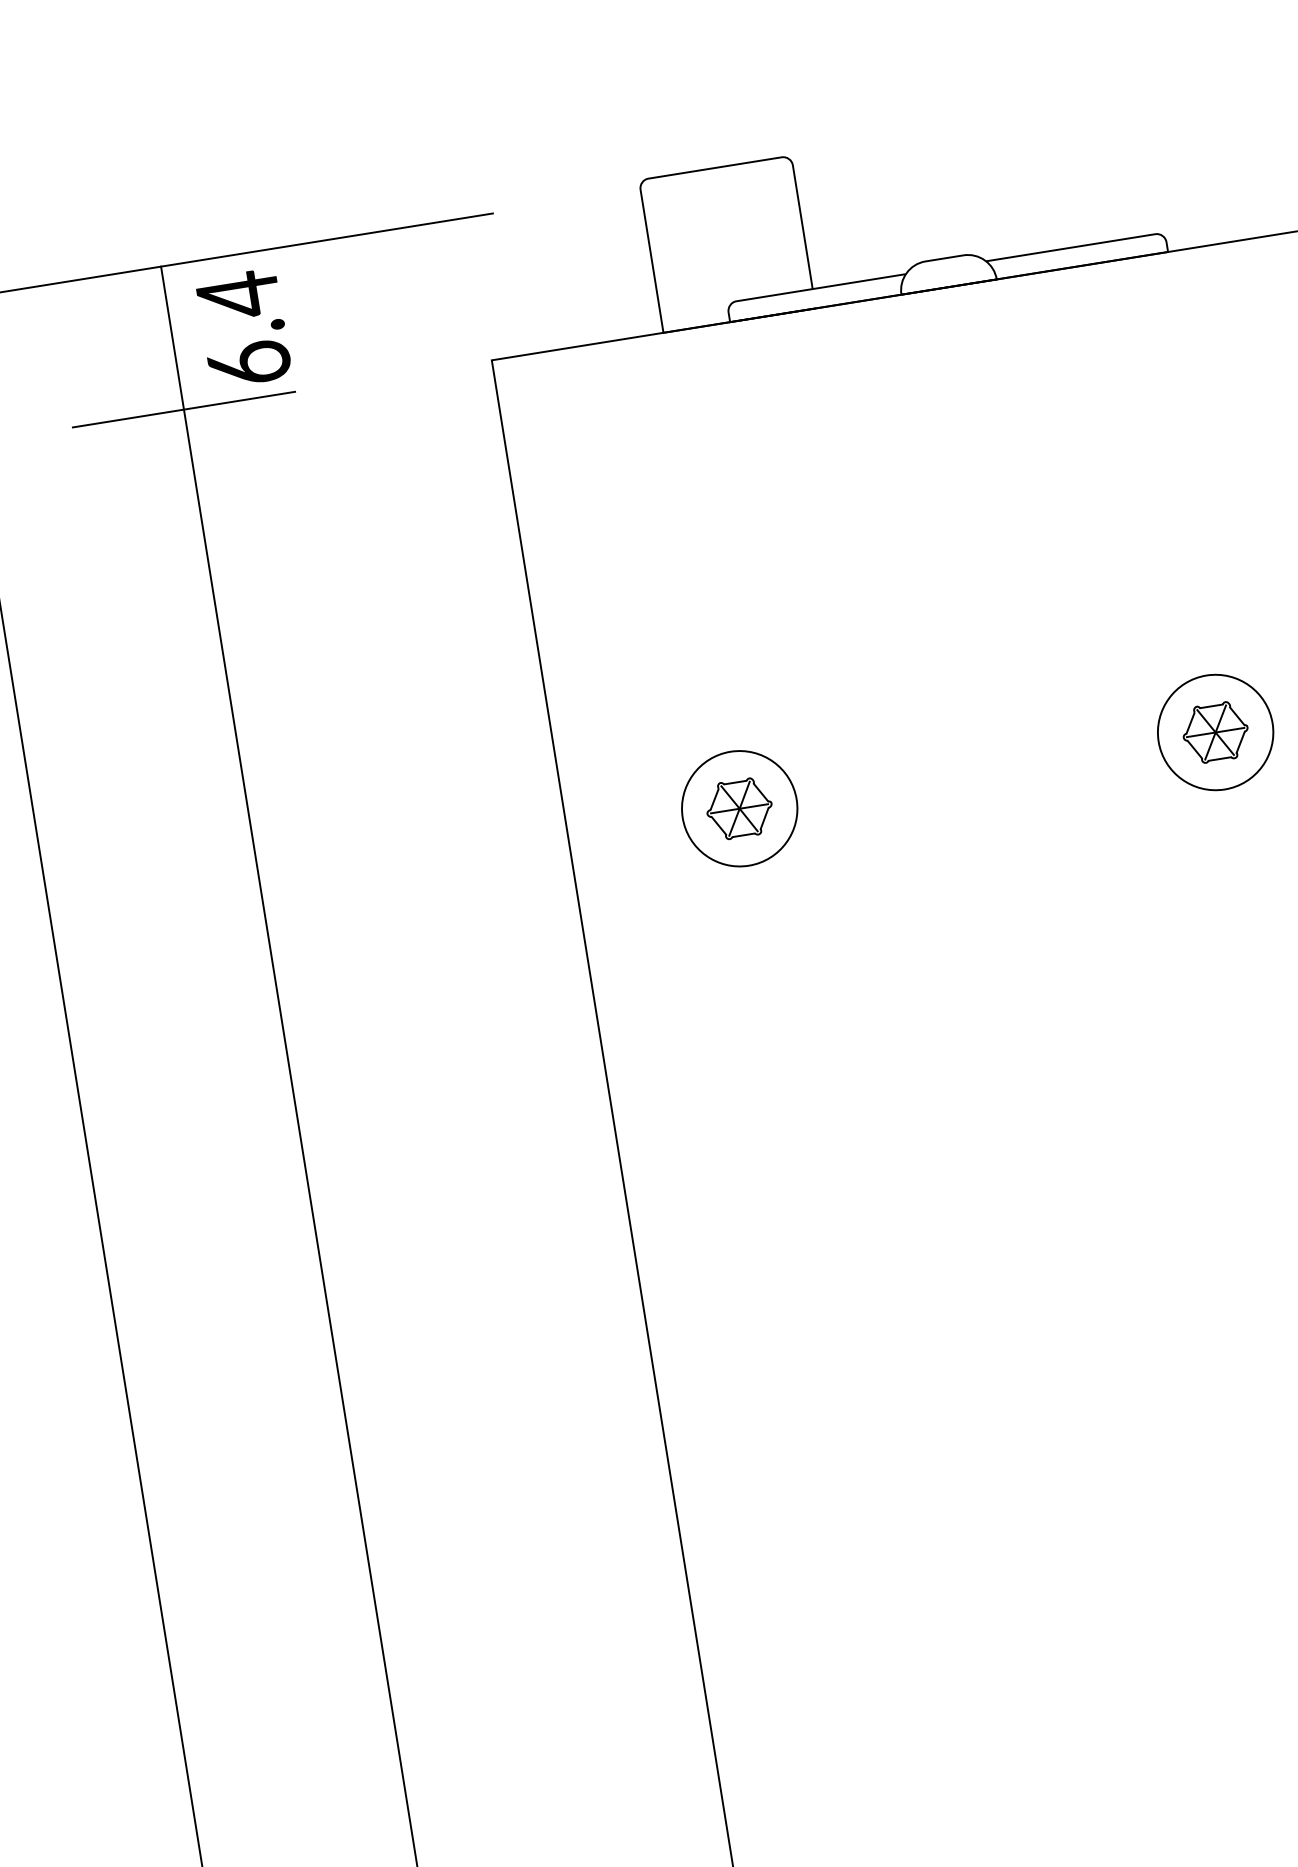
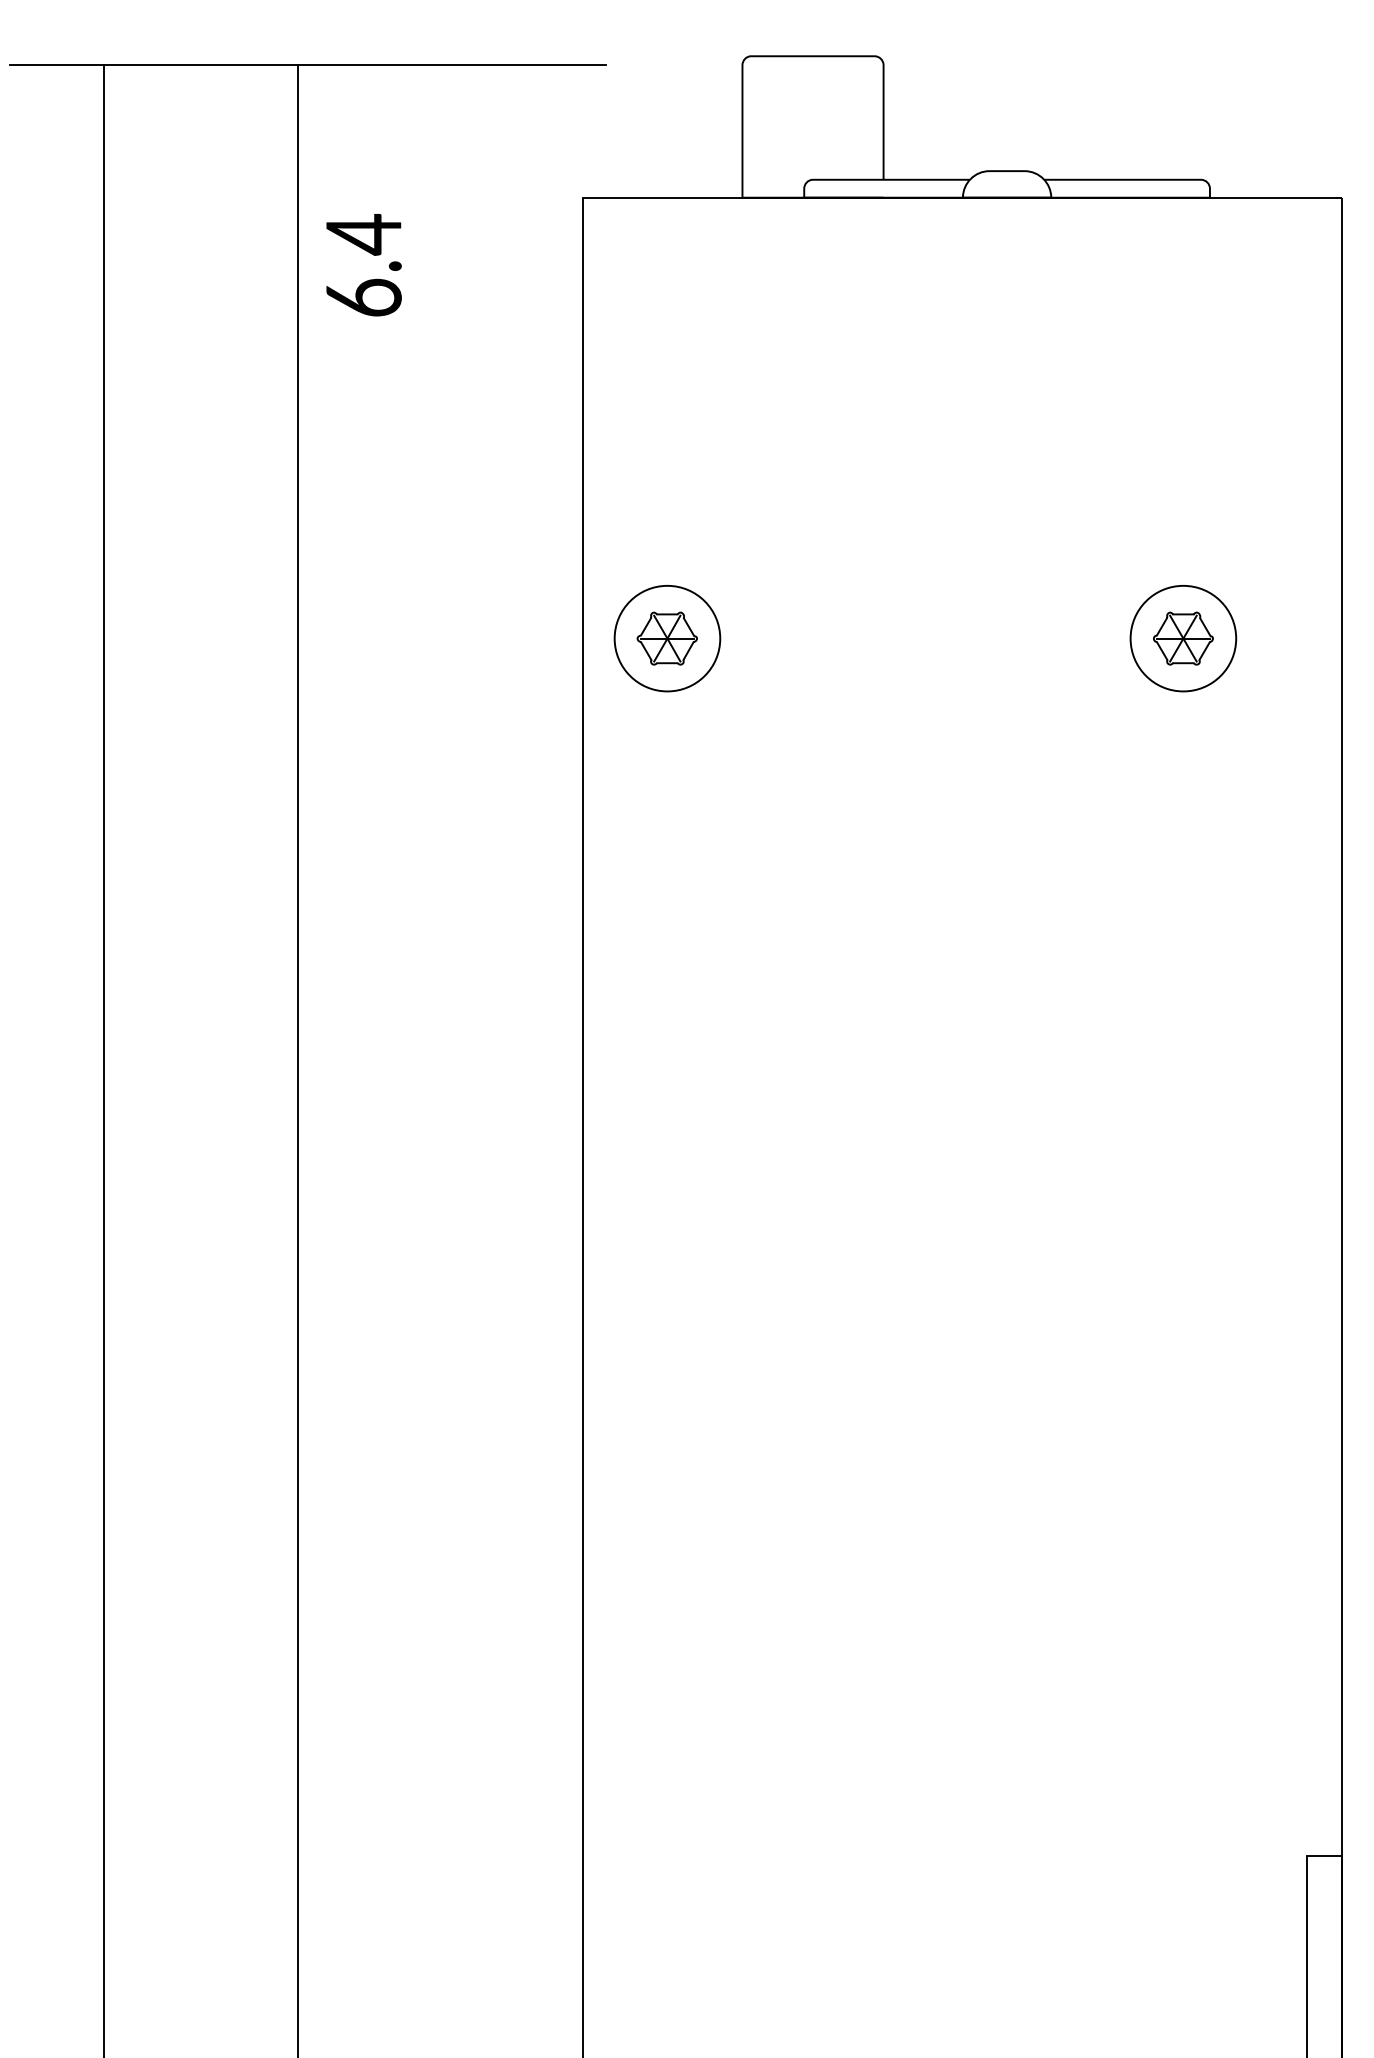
text: (243, 329) -> (363, 265), moved
line: (184, 409) -> (298, 197), removed
part: (739, 808) -> (667, 638), moved

